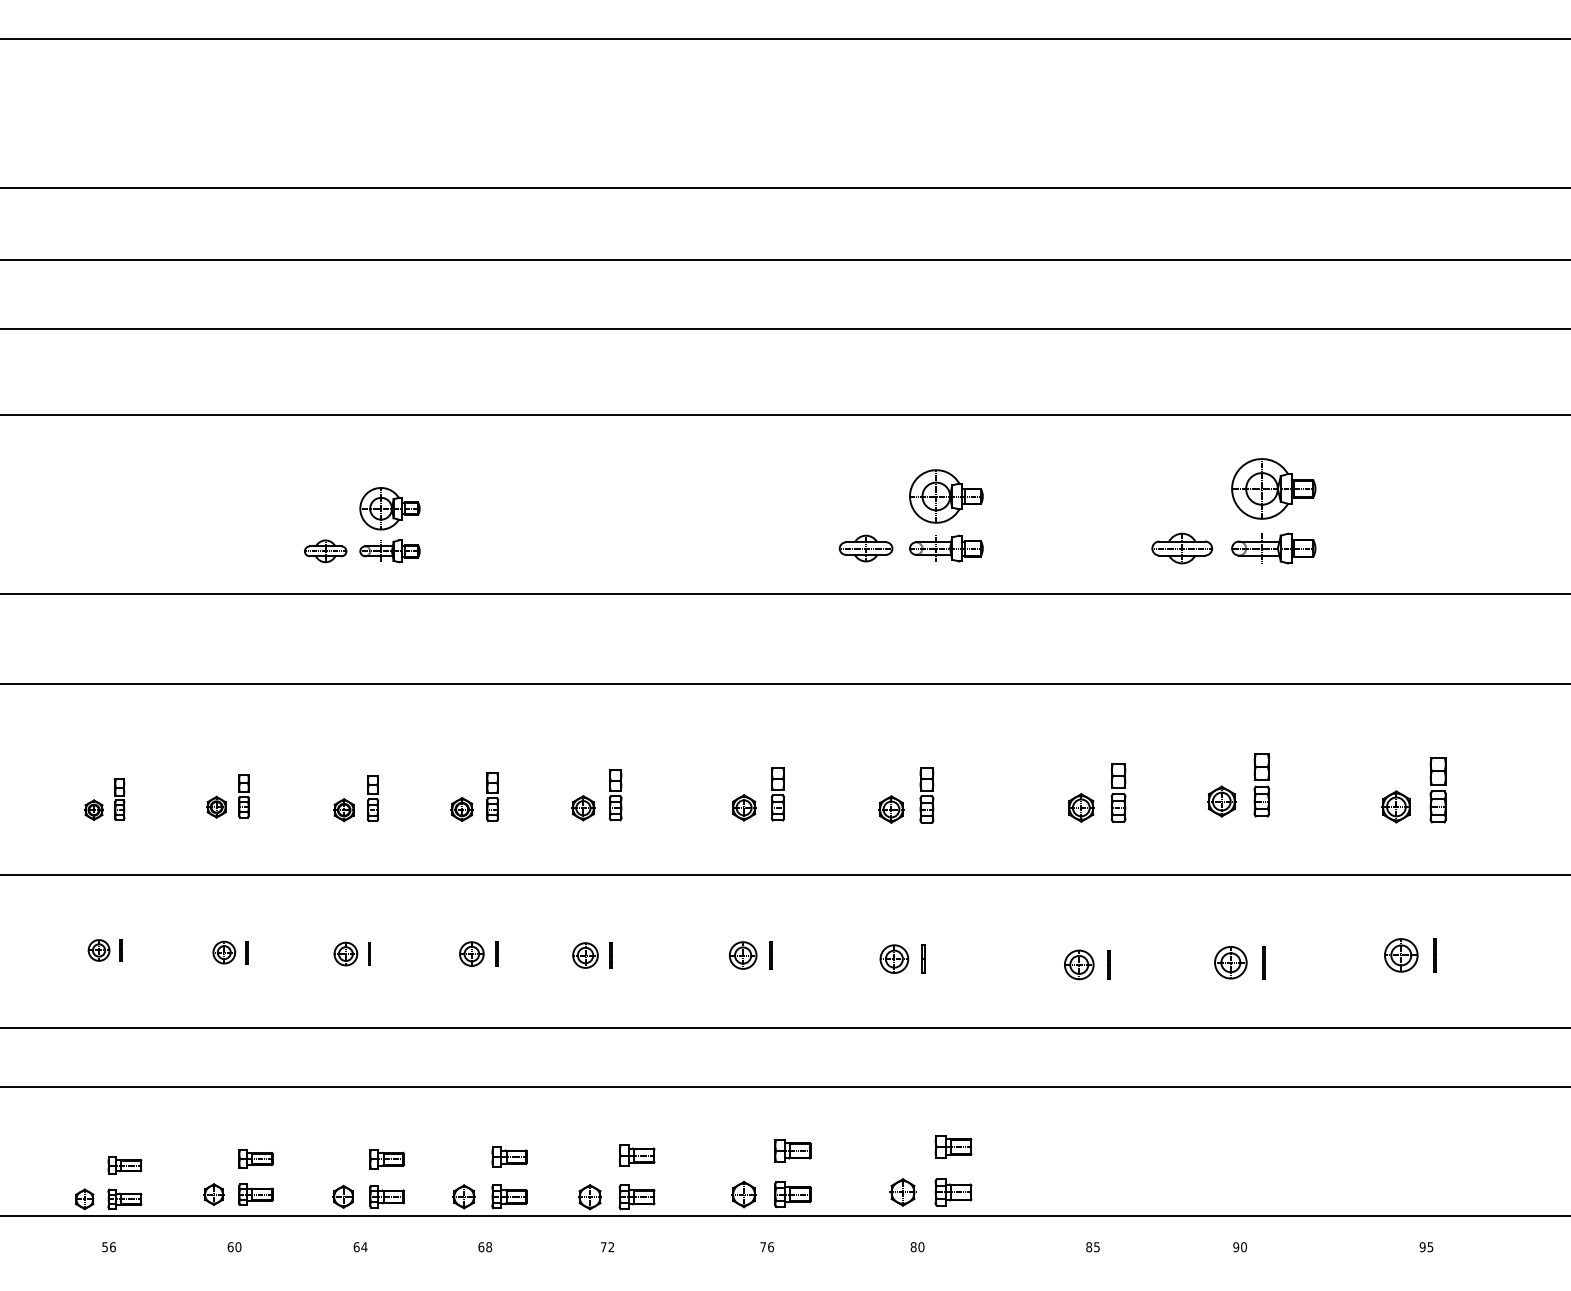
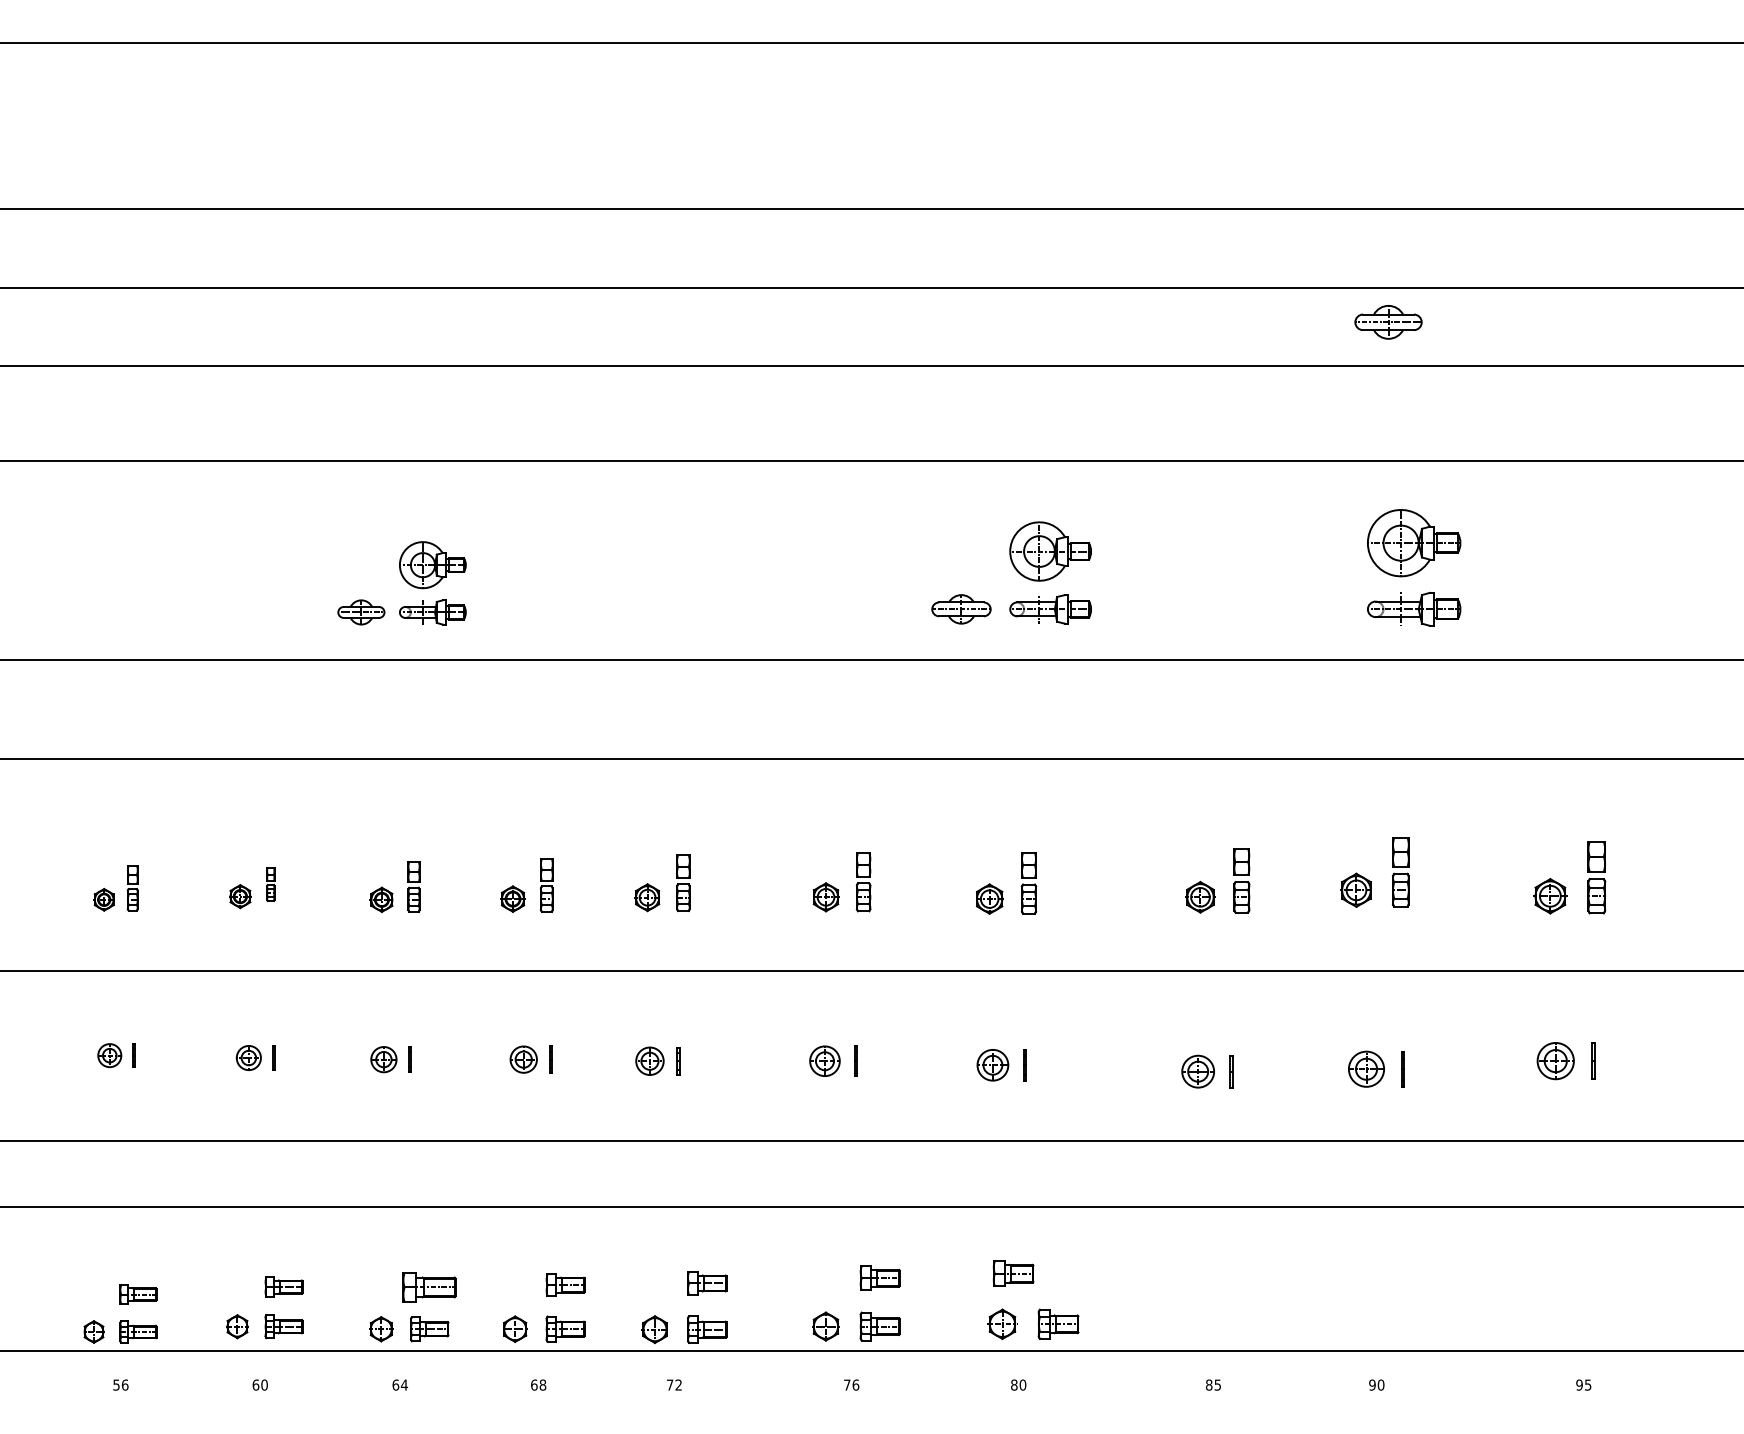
part: (1182, 548) -> (1388, 322), moved
part: (243, 796) -> (270, 884), size x0.7
part: (953, 1146) -> (1013, 1273), moved
part: (386, 1159) -> (429, 1287), size x1.4

